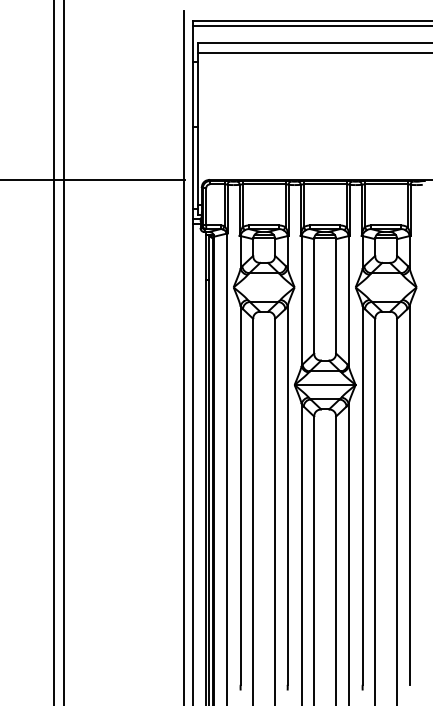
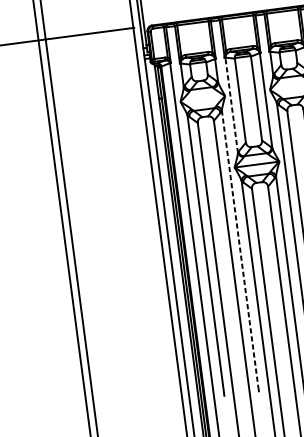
line: (301, 300) -> (231, 104), solid -> dashed
line: (287, 496) -> (240, 250), solid -> dashed

